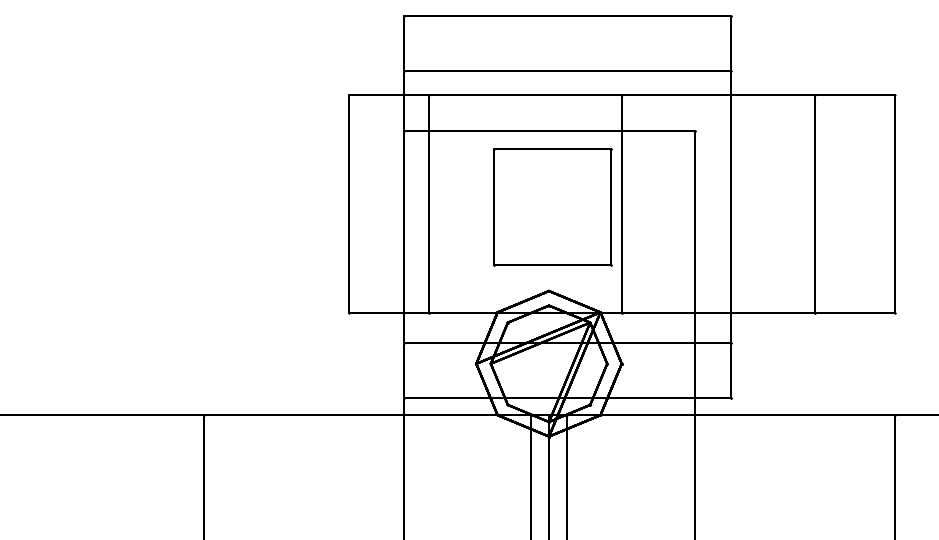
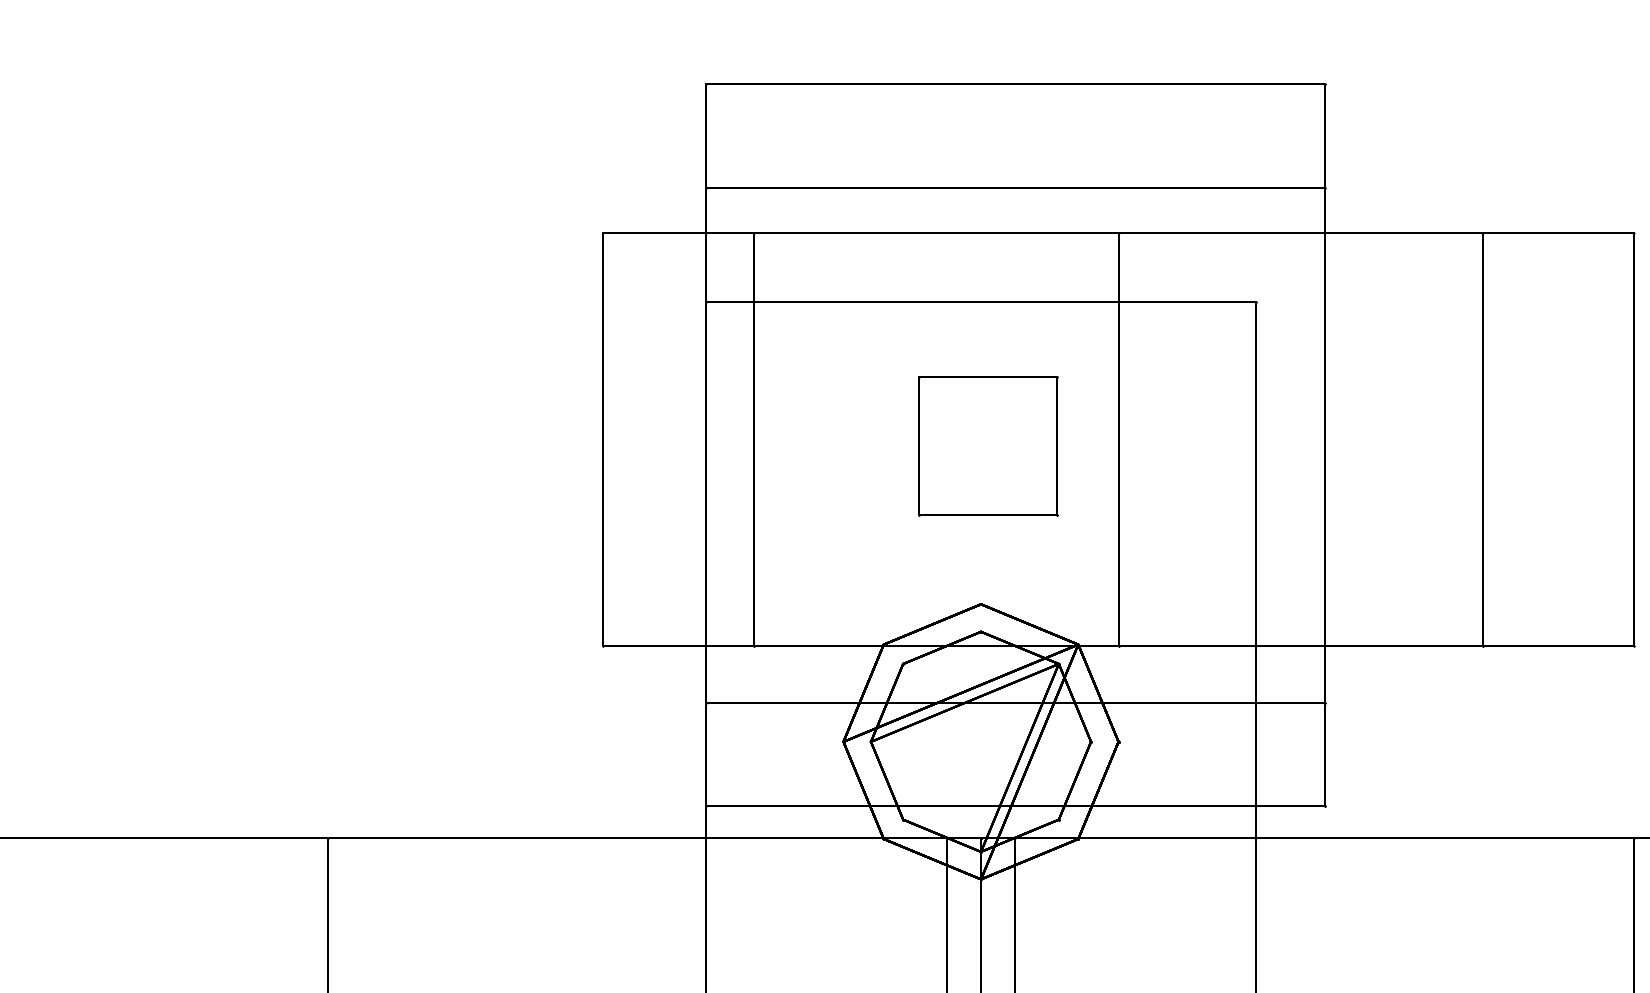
part: (552, 207) -> (987, 446), size x0.62

